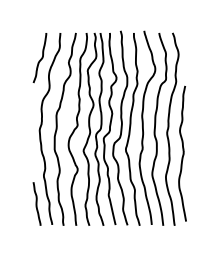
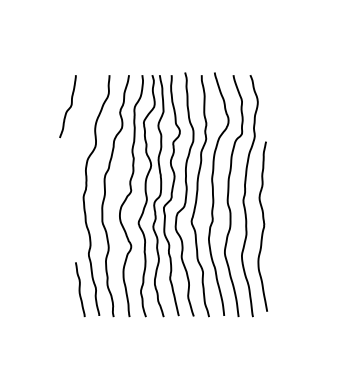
curve: (41, 57) -> (69, 106), moved

